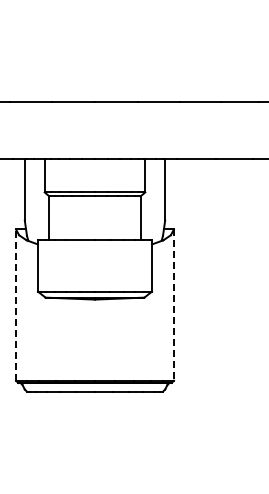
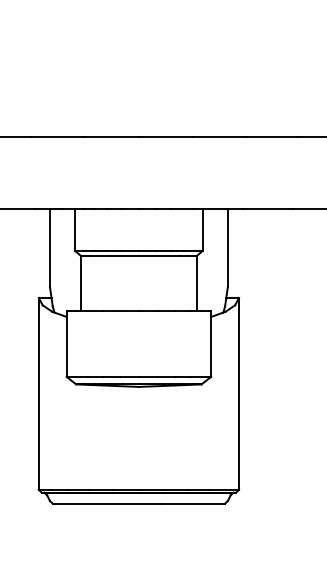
line: (16, 305) -> (39, 394), dashed -> solid
line: (173, 305) -> (238, 394), dashed -> solid

